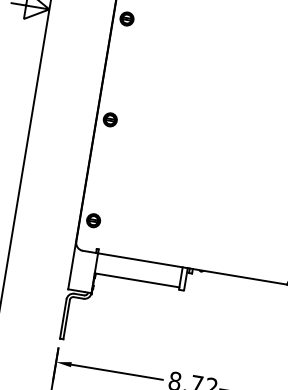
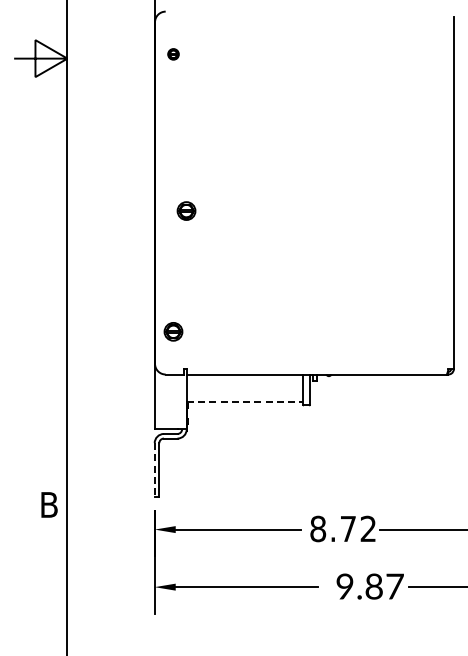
part: (126, 19) -> (173, 54), size x0.6
part: (110, 119) -> (186, 210), moved
line: (137, 280) -> (245, 402), solid -> dashed
line: (63, 319) -> (154, 470), solid -> dashed

